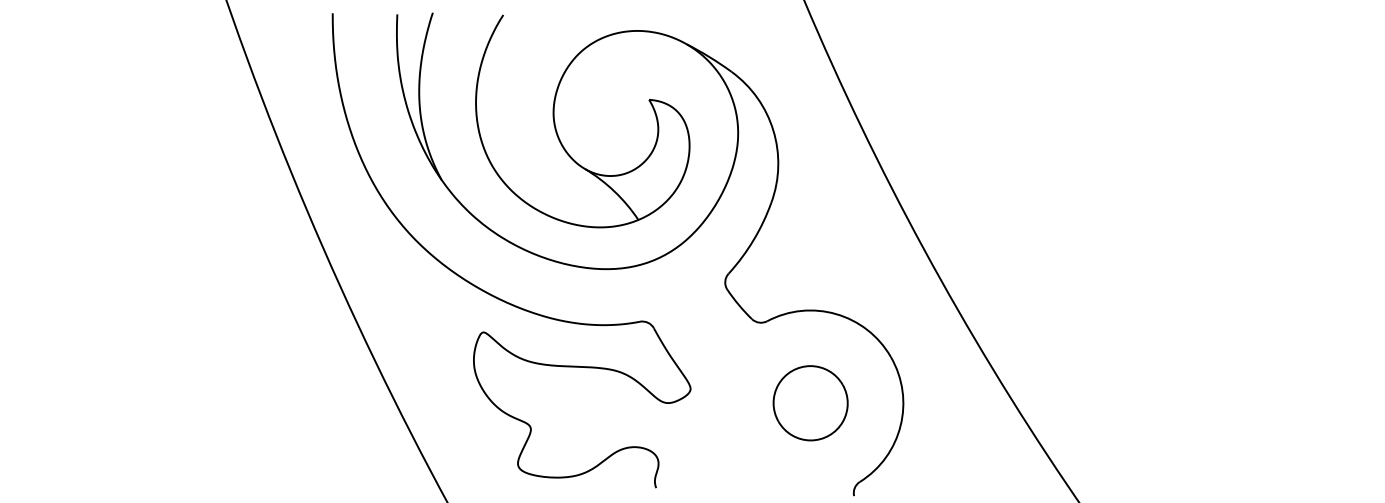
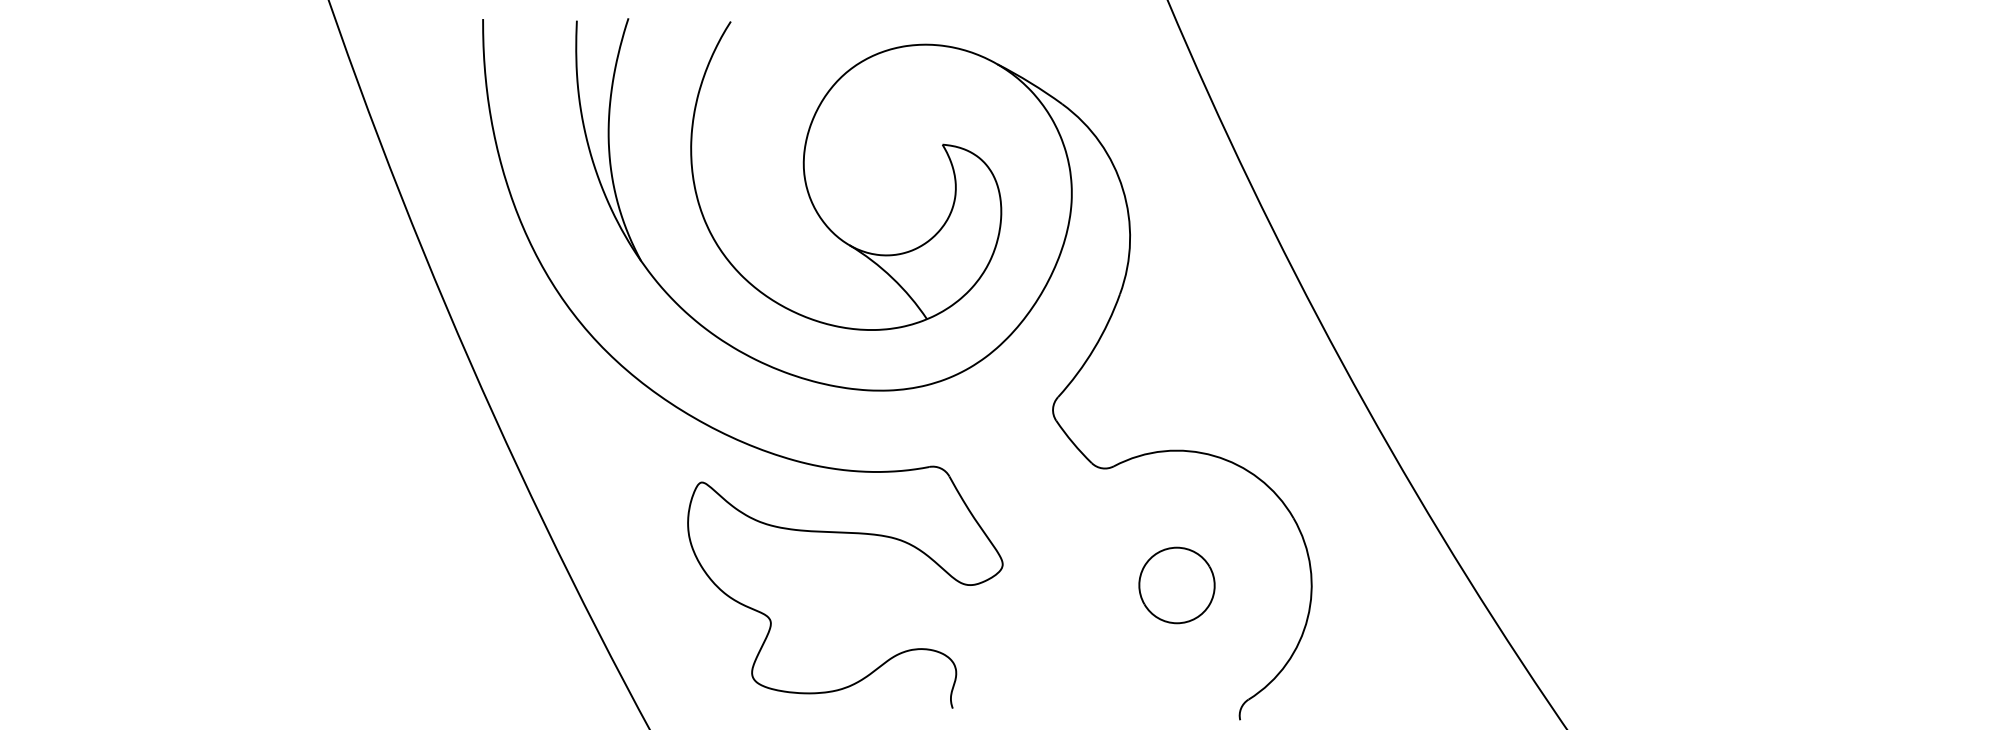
part: (810, 403) -> (1176, 585), size x0.7

